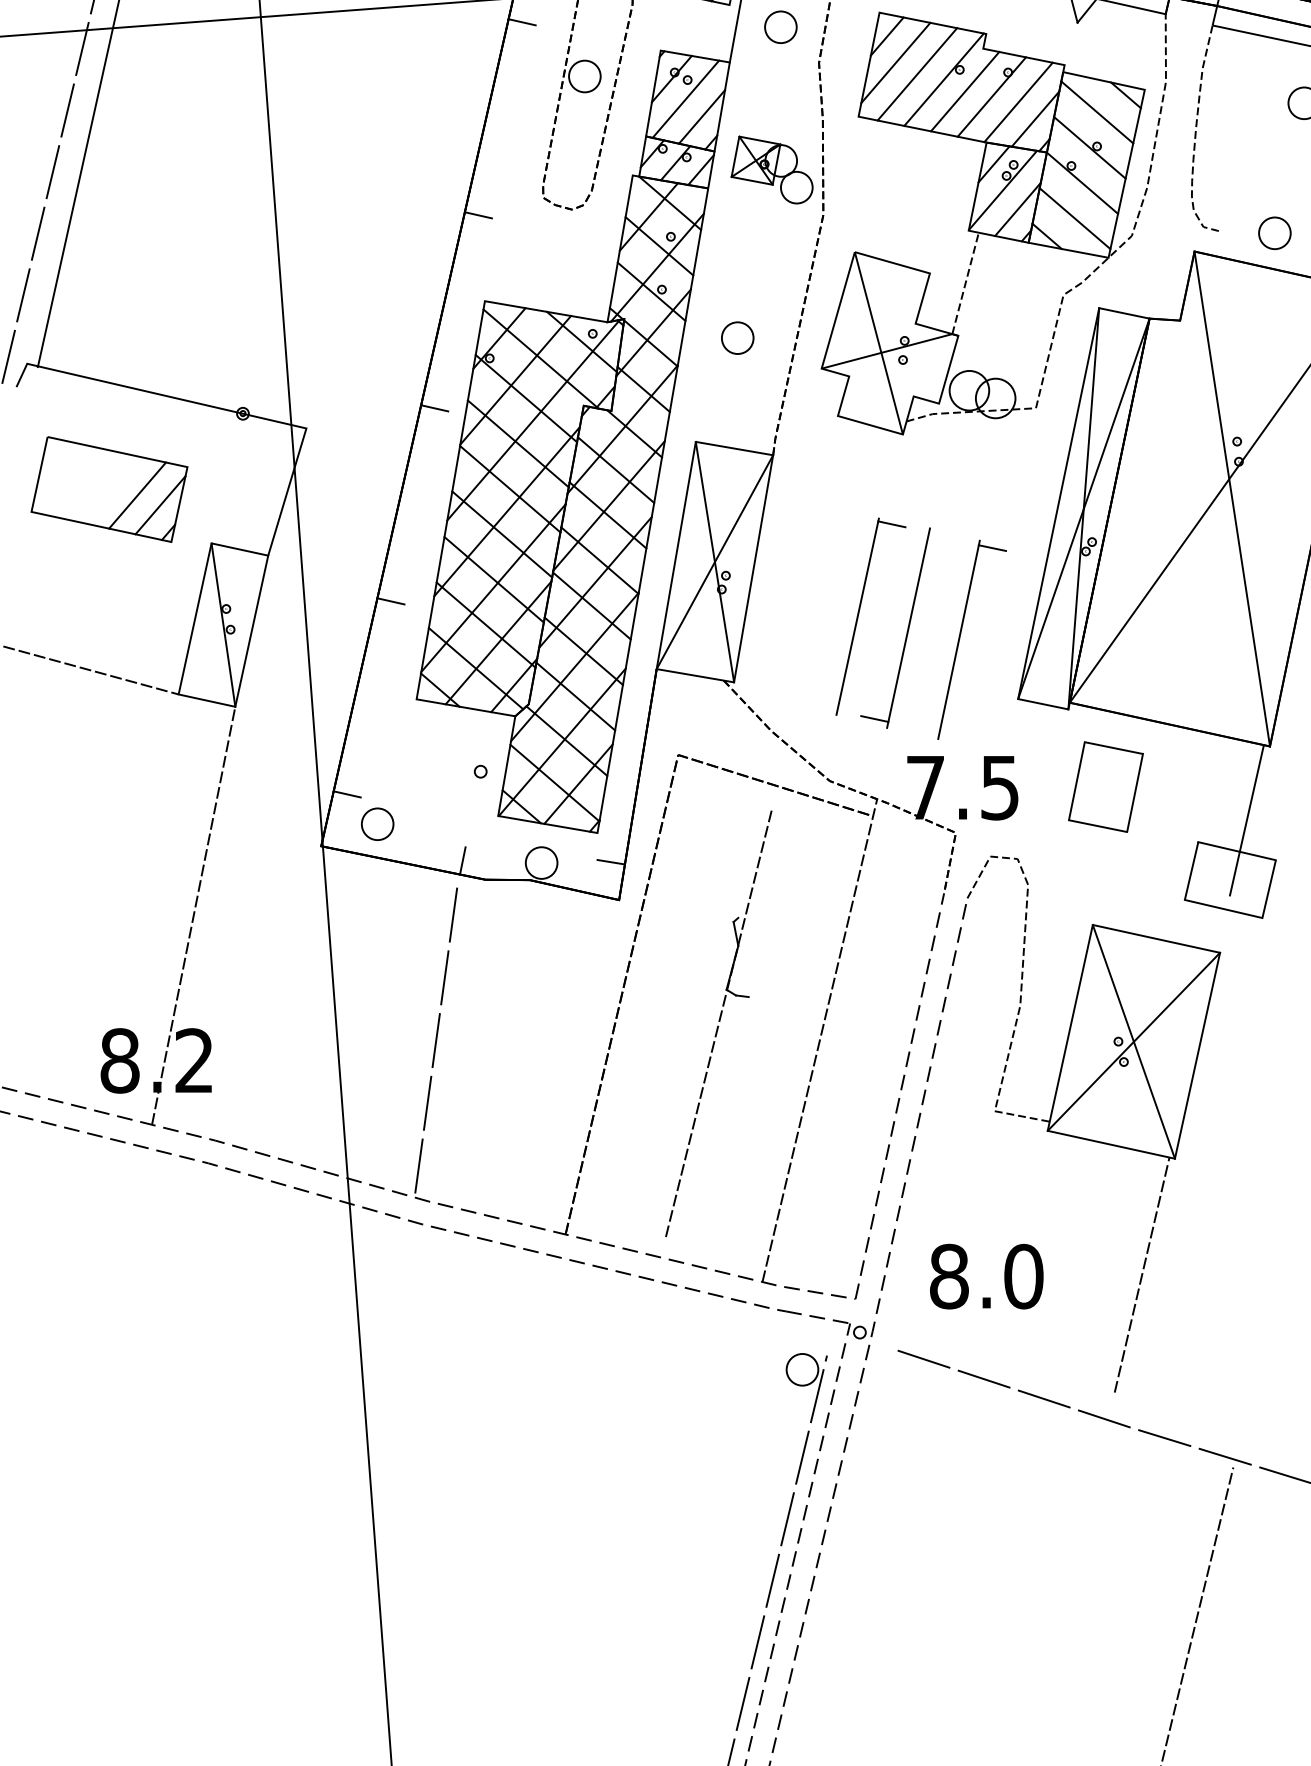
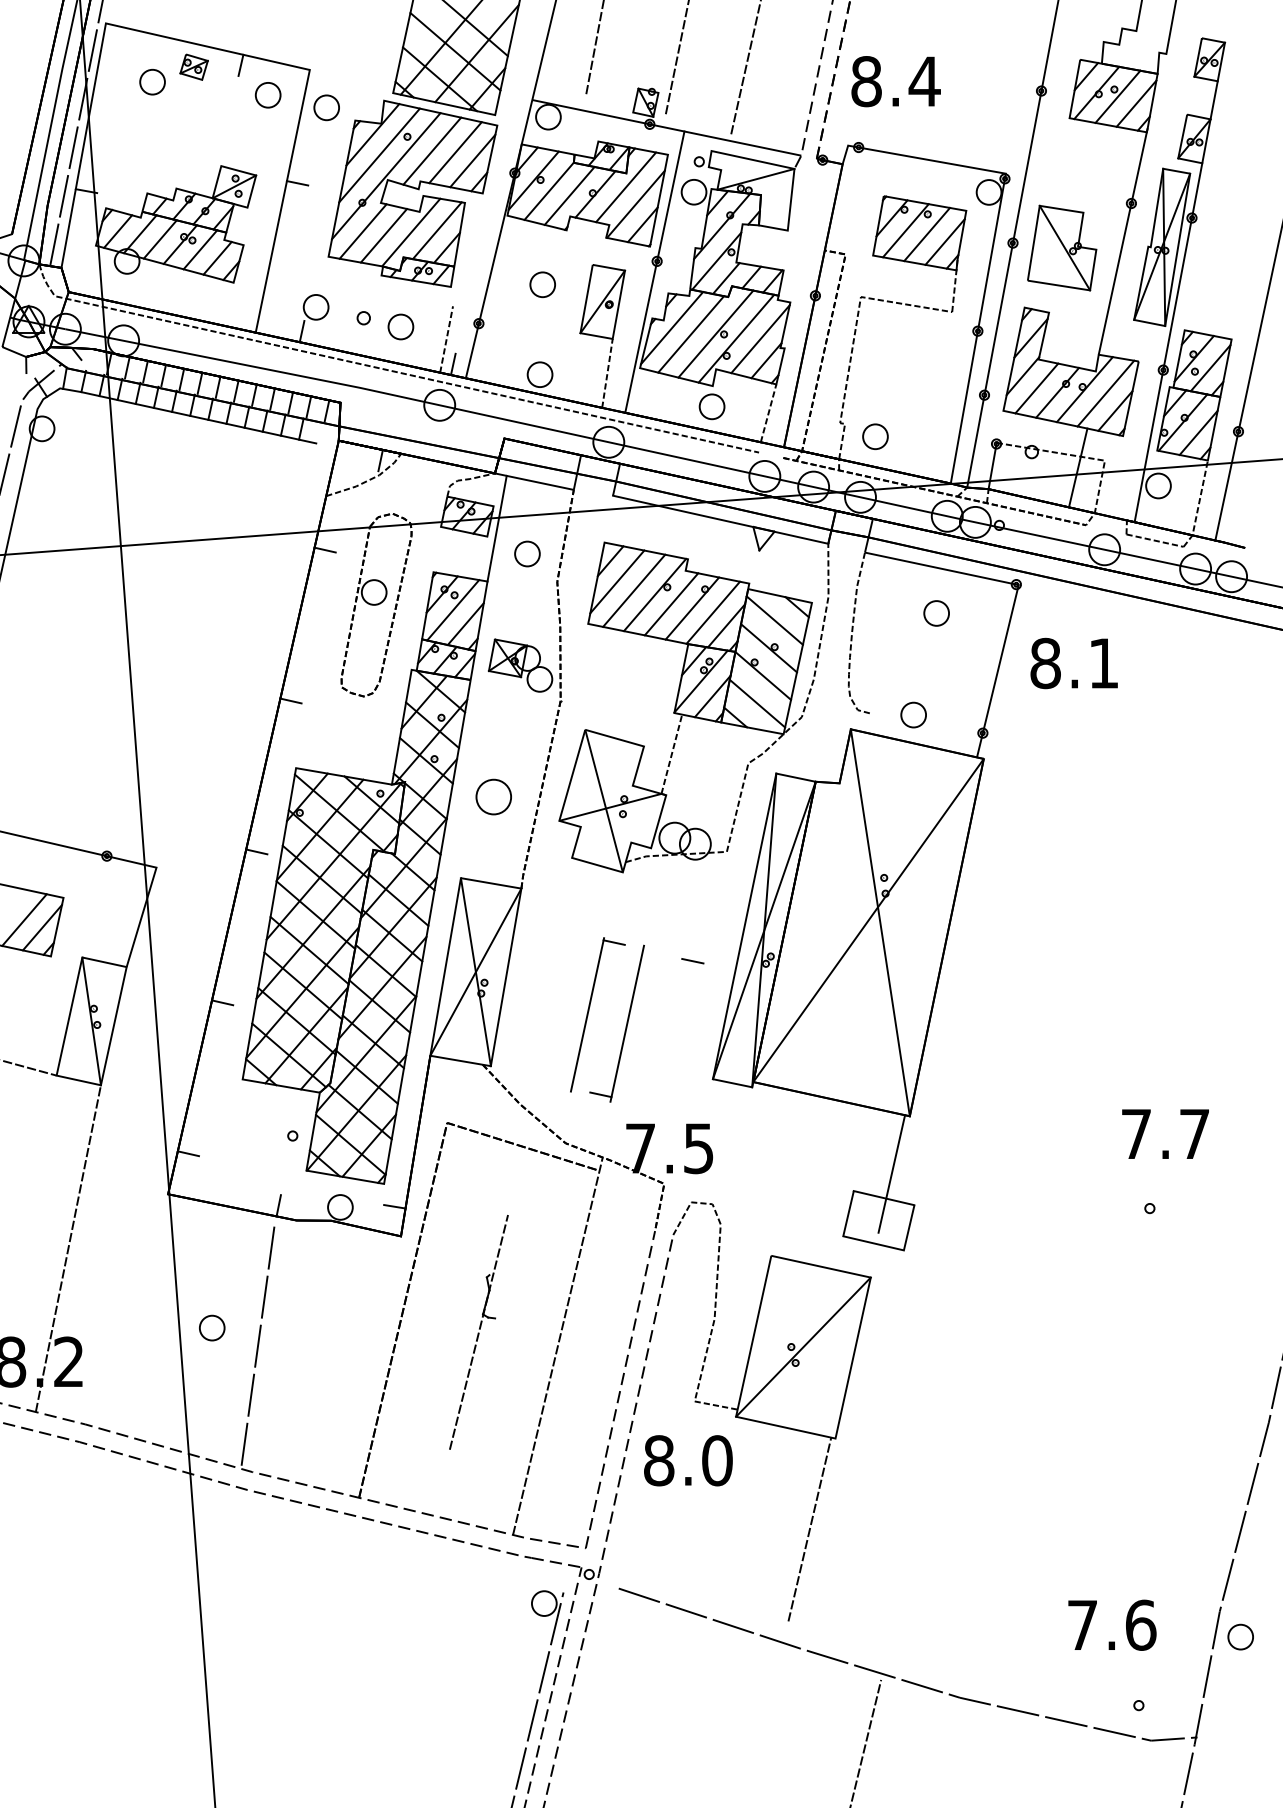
part: (737, 337) -> (493, 796), size x1.4
line: (958, 639) -> (666, 1032), removed
part: (1105, 786) -> (781, 1147), removed
part: (378, 823) -> (212, 1327), moved
part: (718, 1023) -> (478, 1332), size x0.7
line: (1133, 1040) -> (803, 1346), removed
text: (986, 1276) -> (688, 1460), moved

